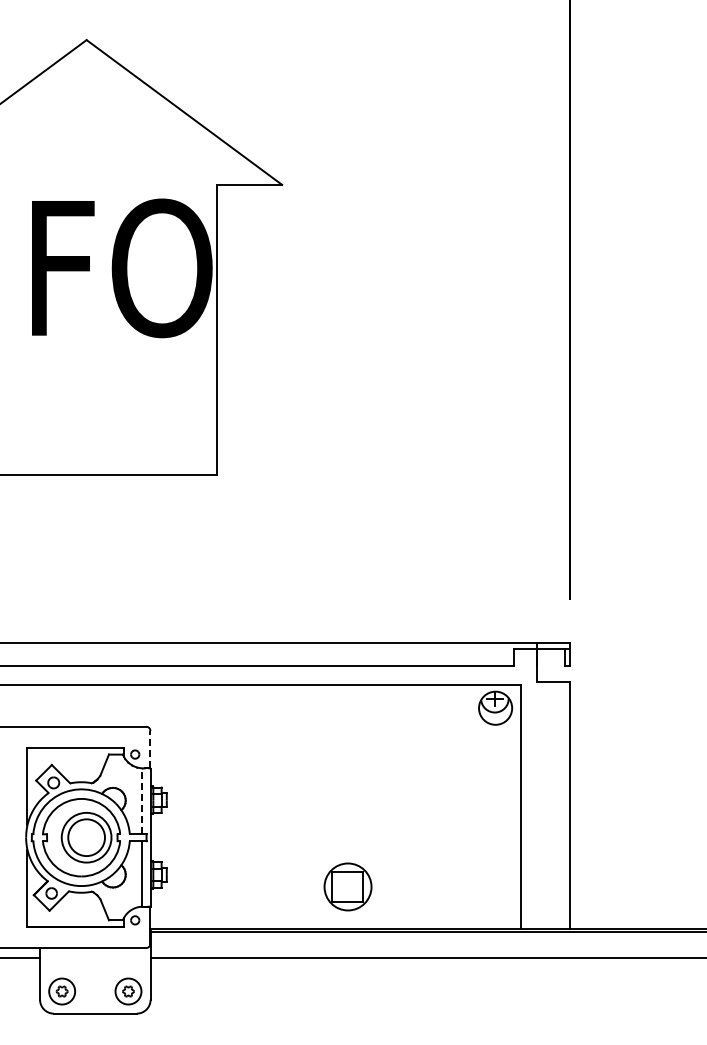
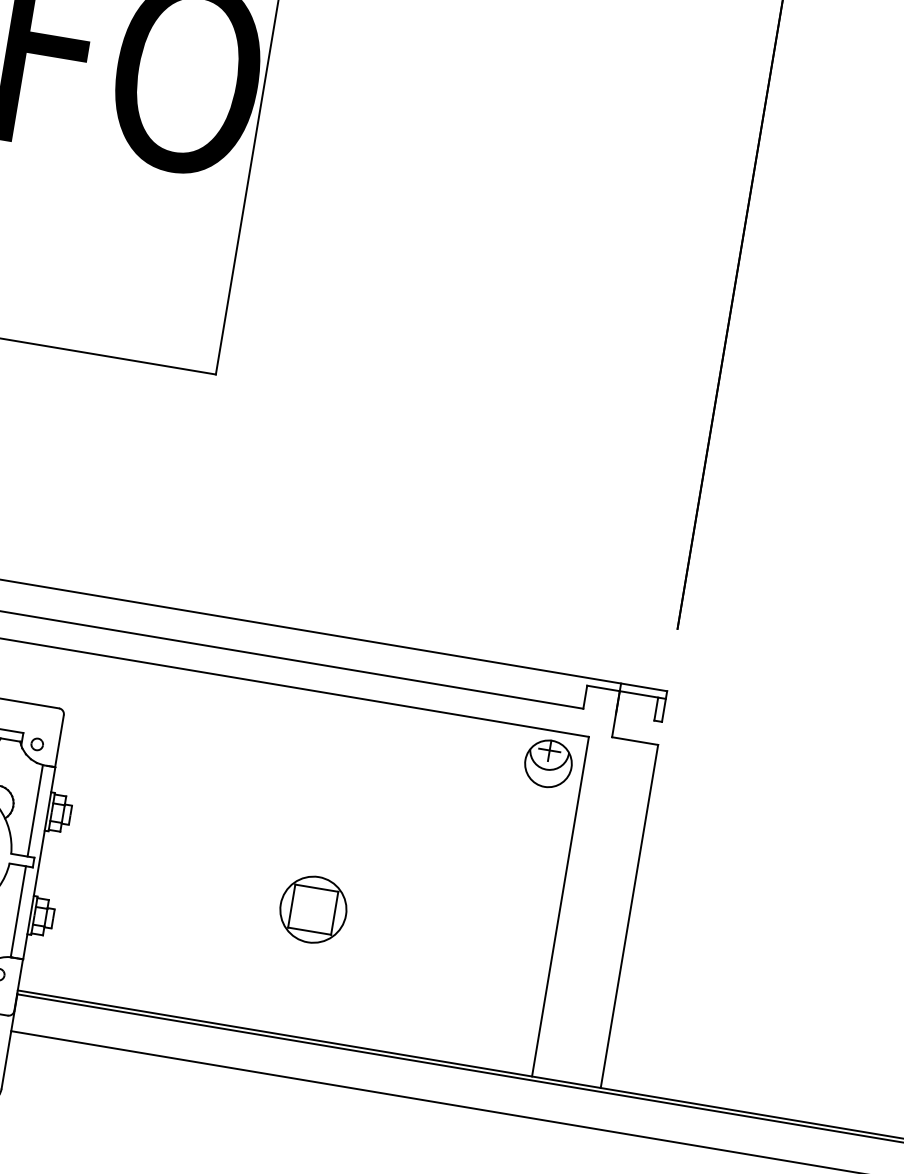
line: (150, 749) -> (59, 740), dashed -> solid
line: (141, 801) -> (35, 811), dashed -> solid
part: (347, 886) -> (312, 908), moved

